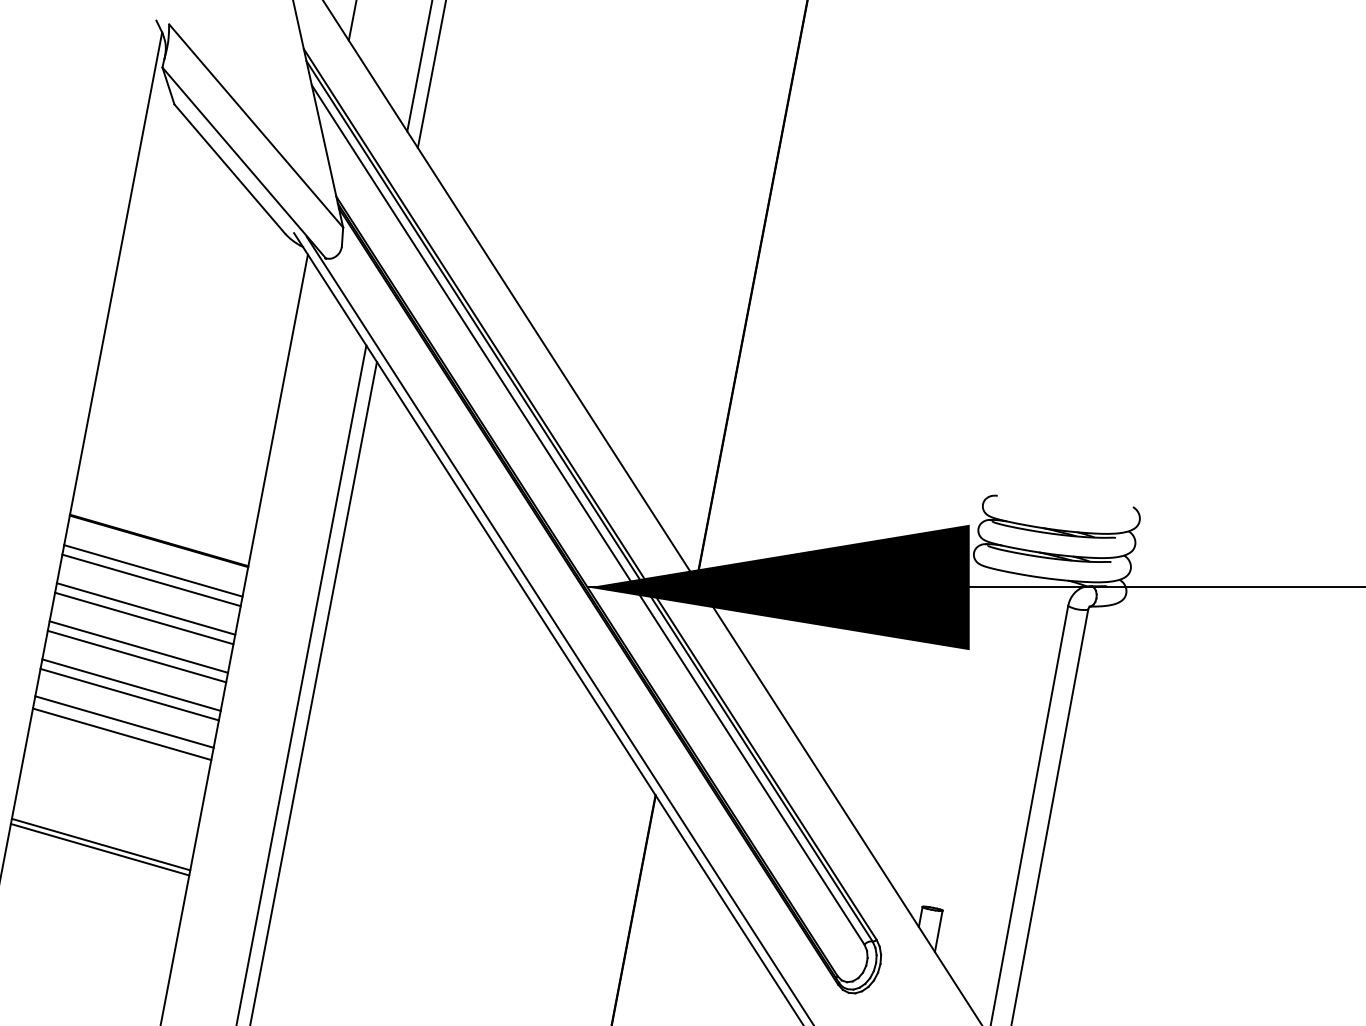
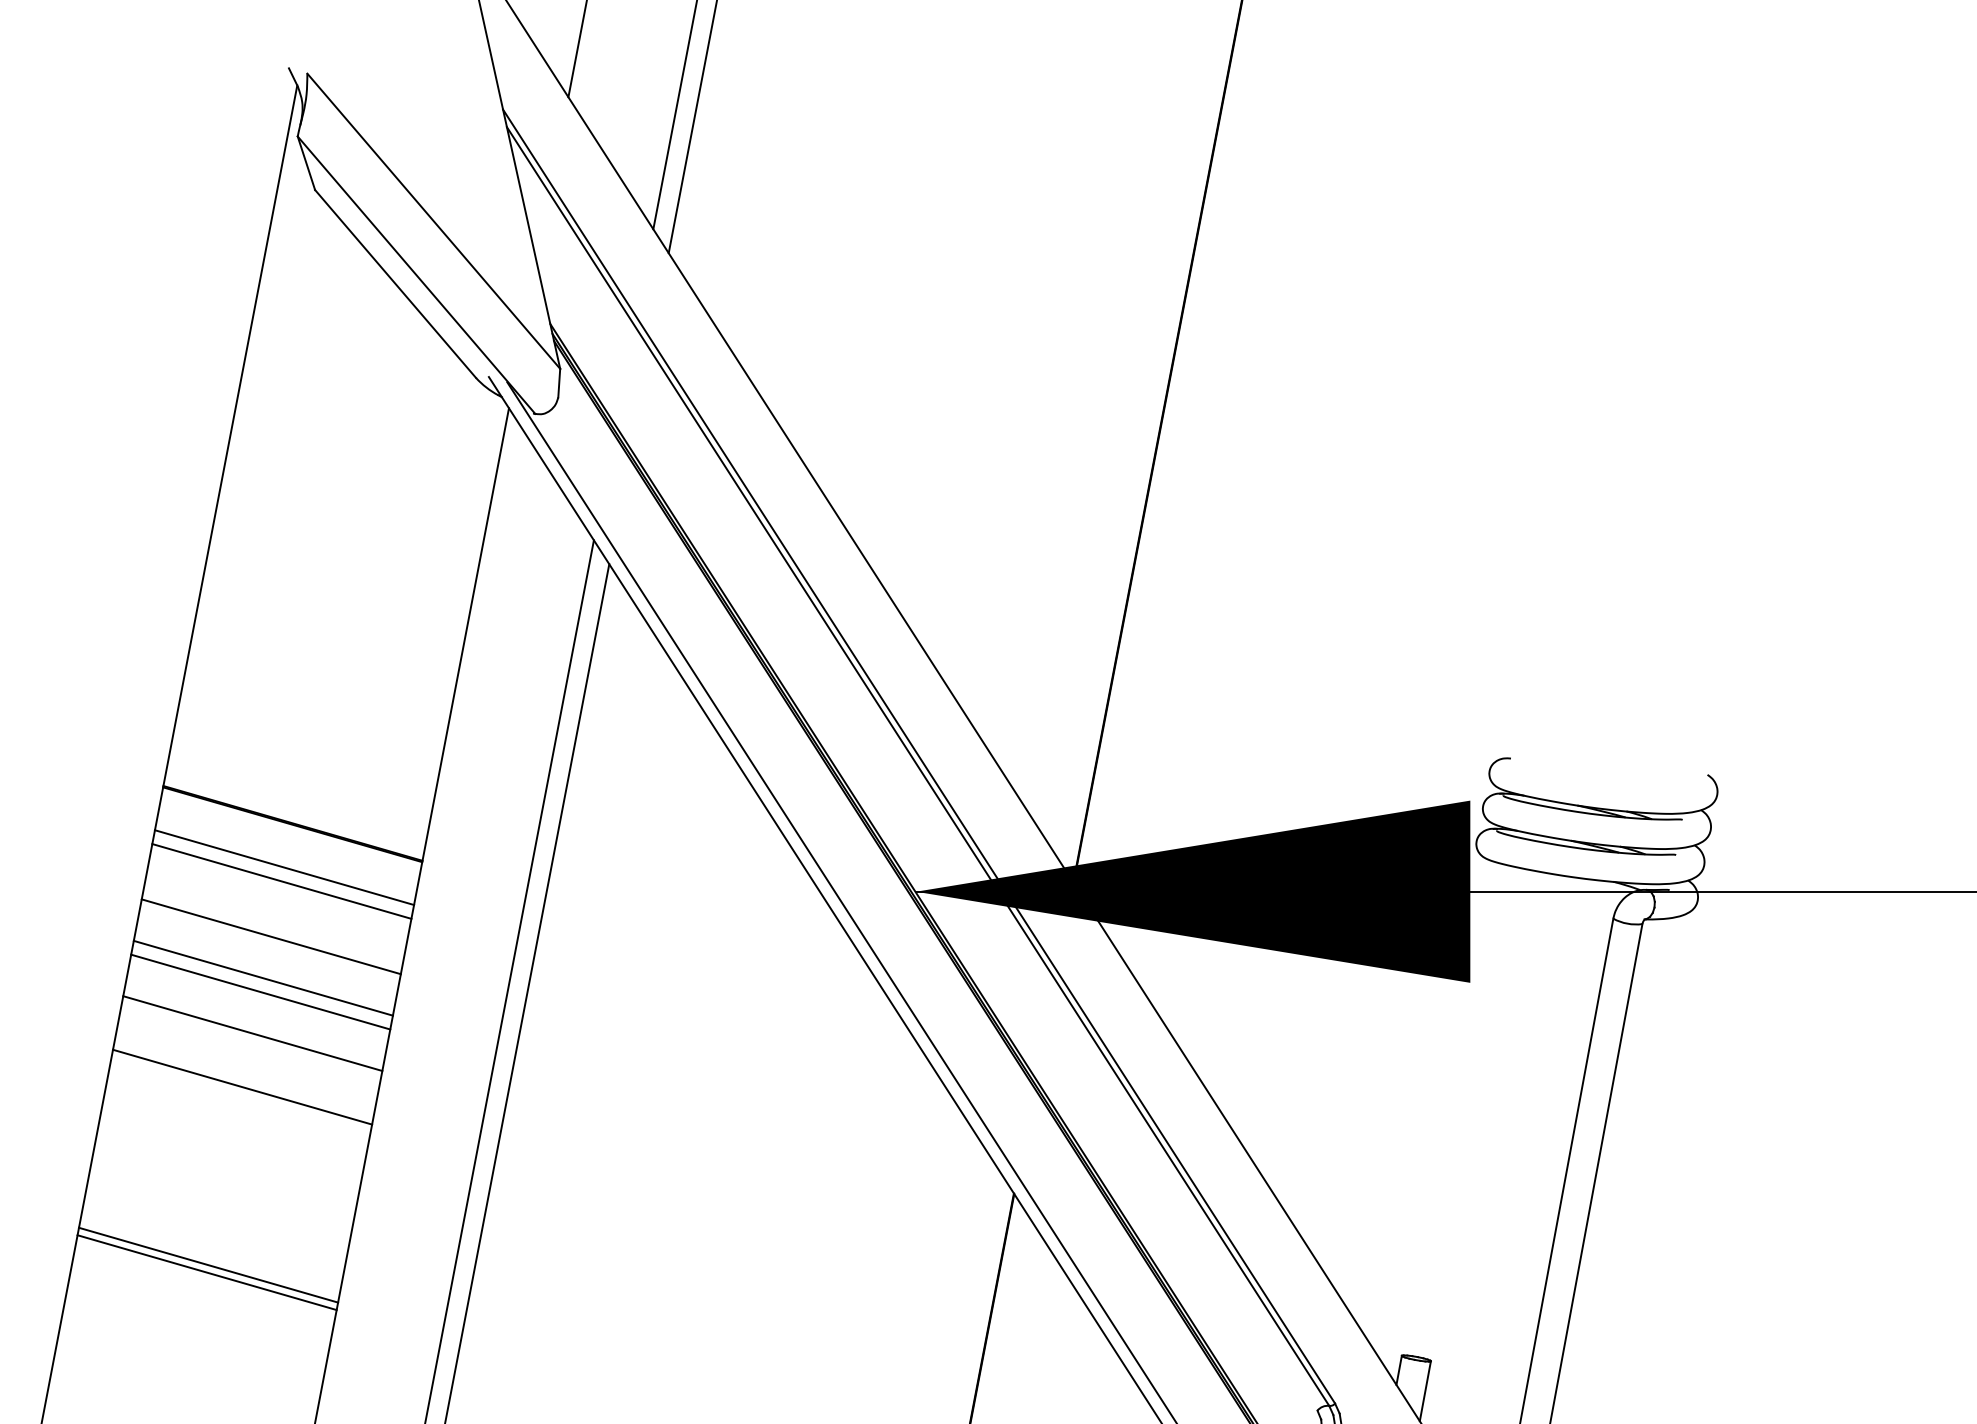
line: (587, 514) -> (915, 785), removed
line: (145, 608) -> (273, 922), removed
line: (129, 694) -> (249, 1047), removed
line: (121, 734) -> (238, 1105), removed

